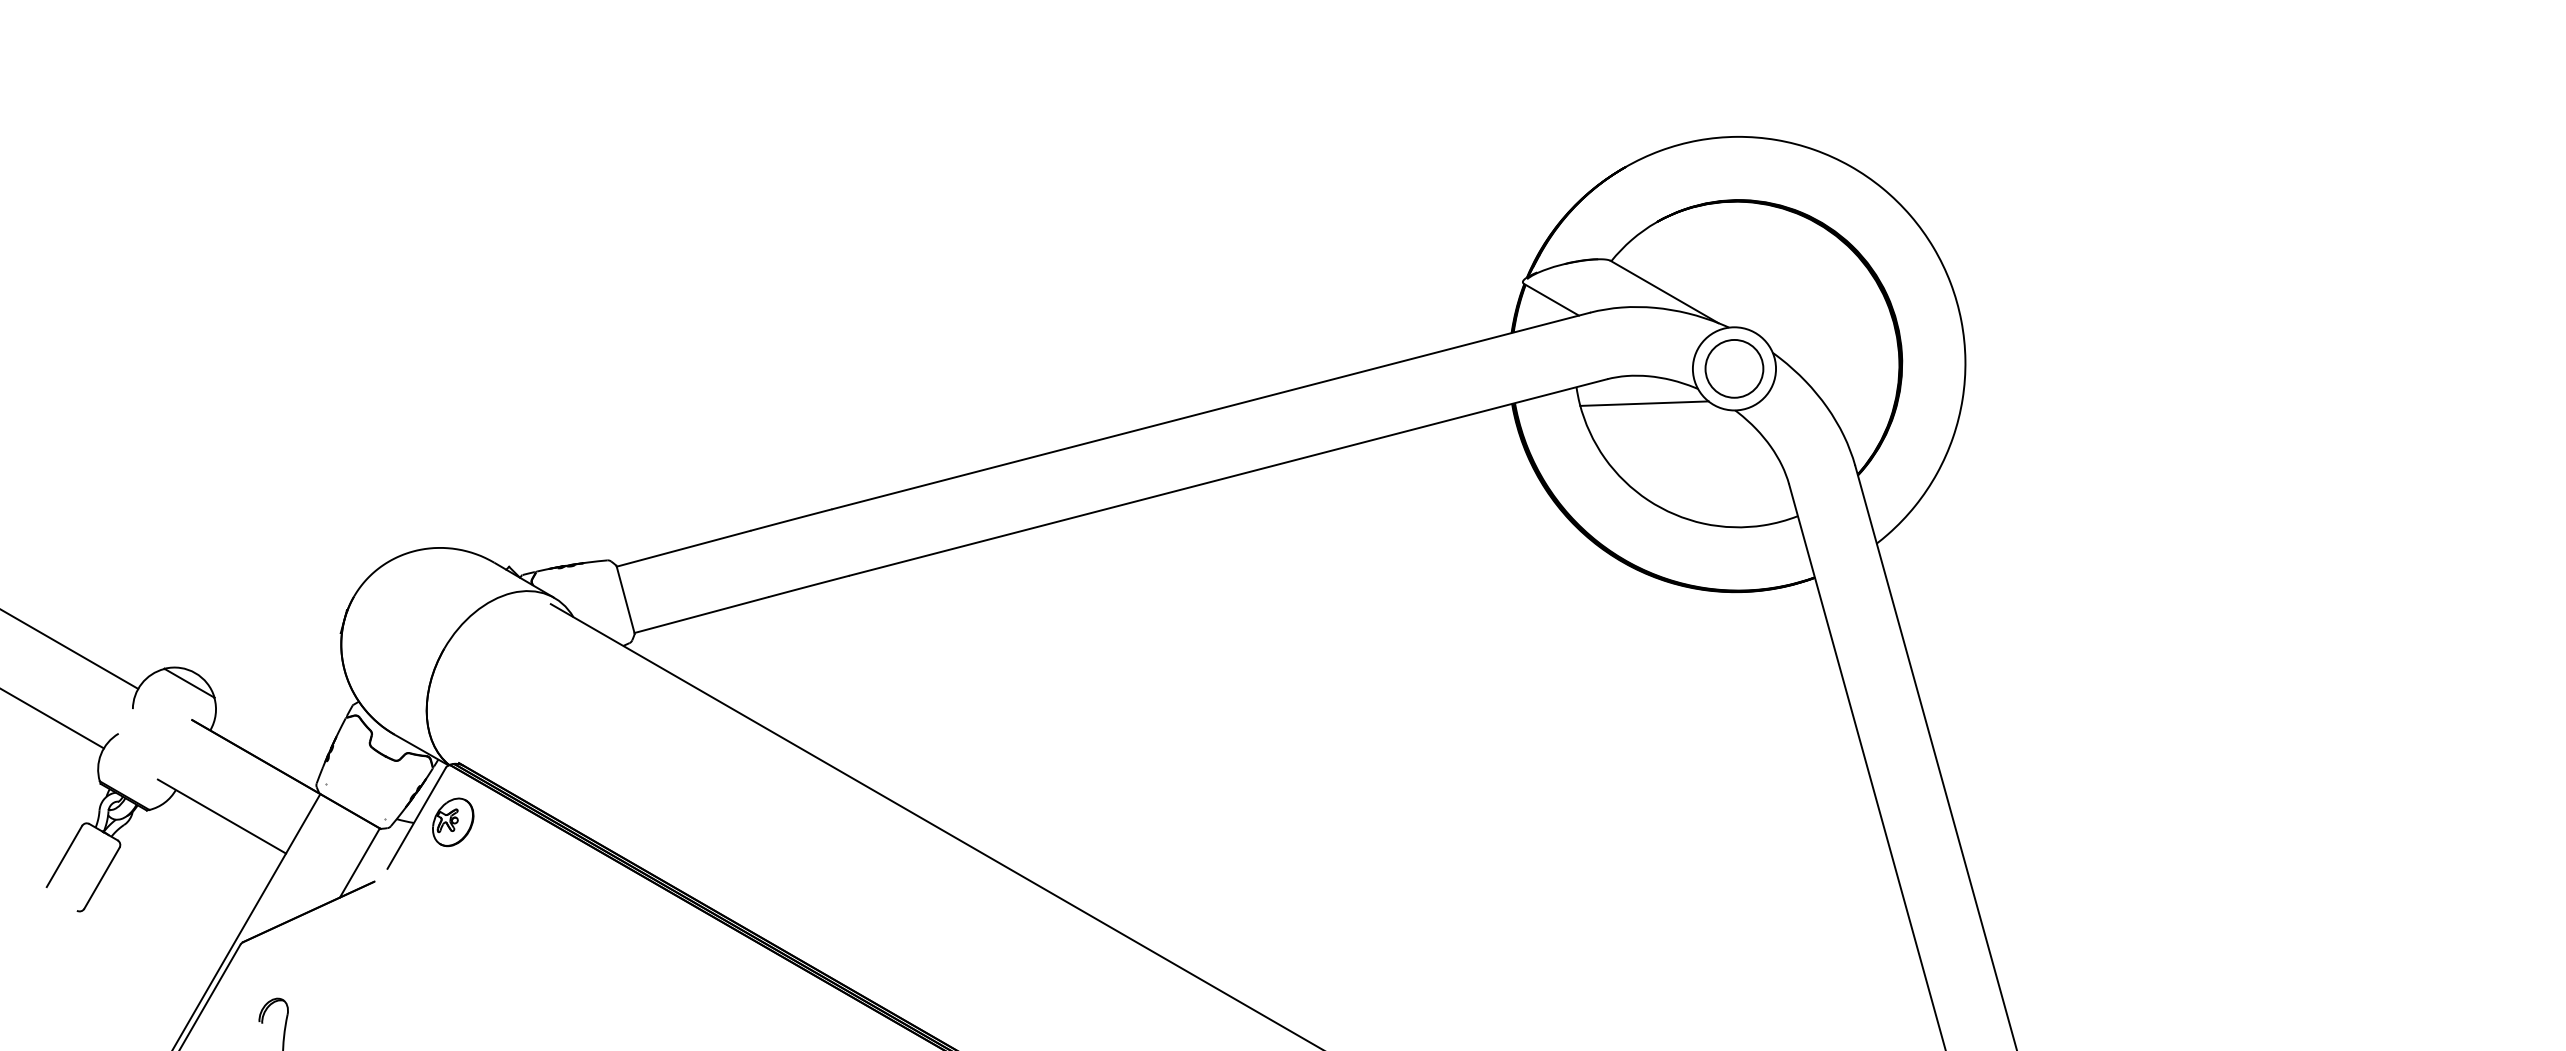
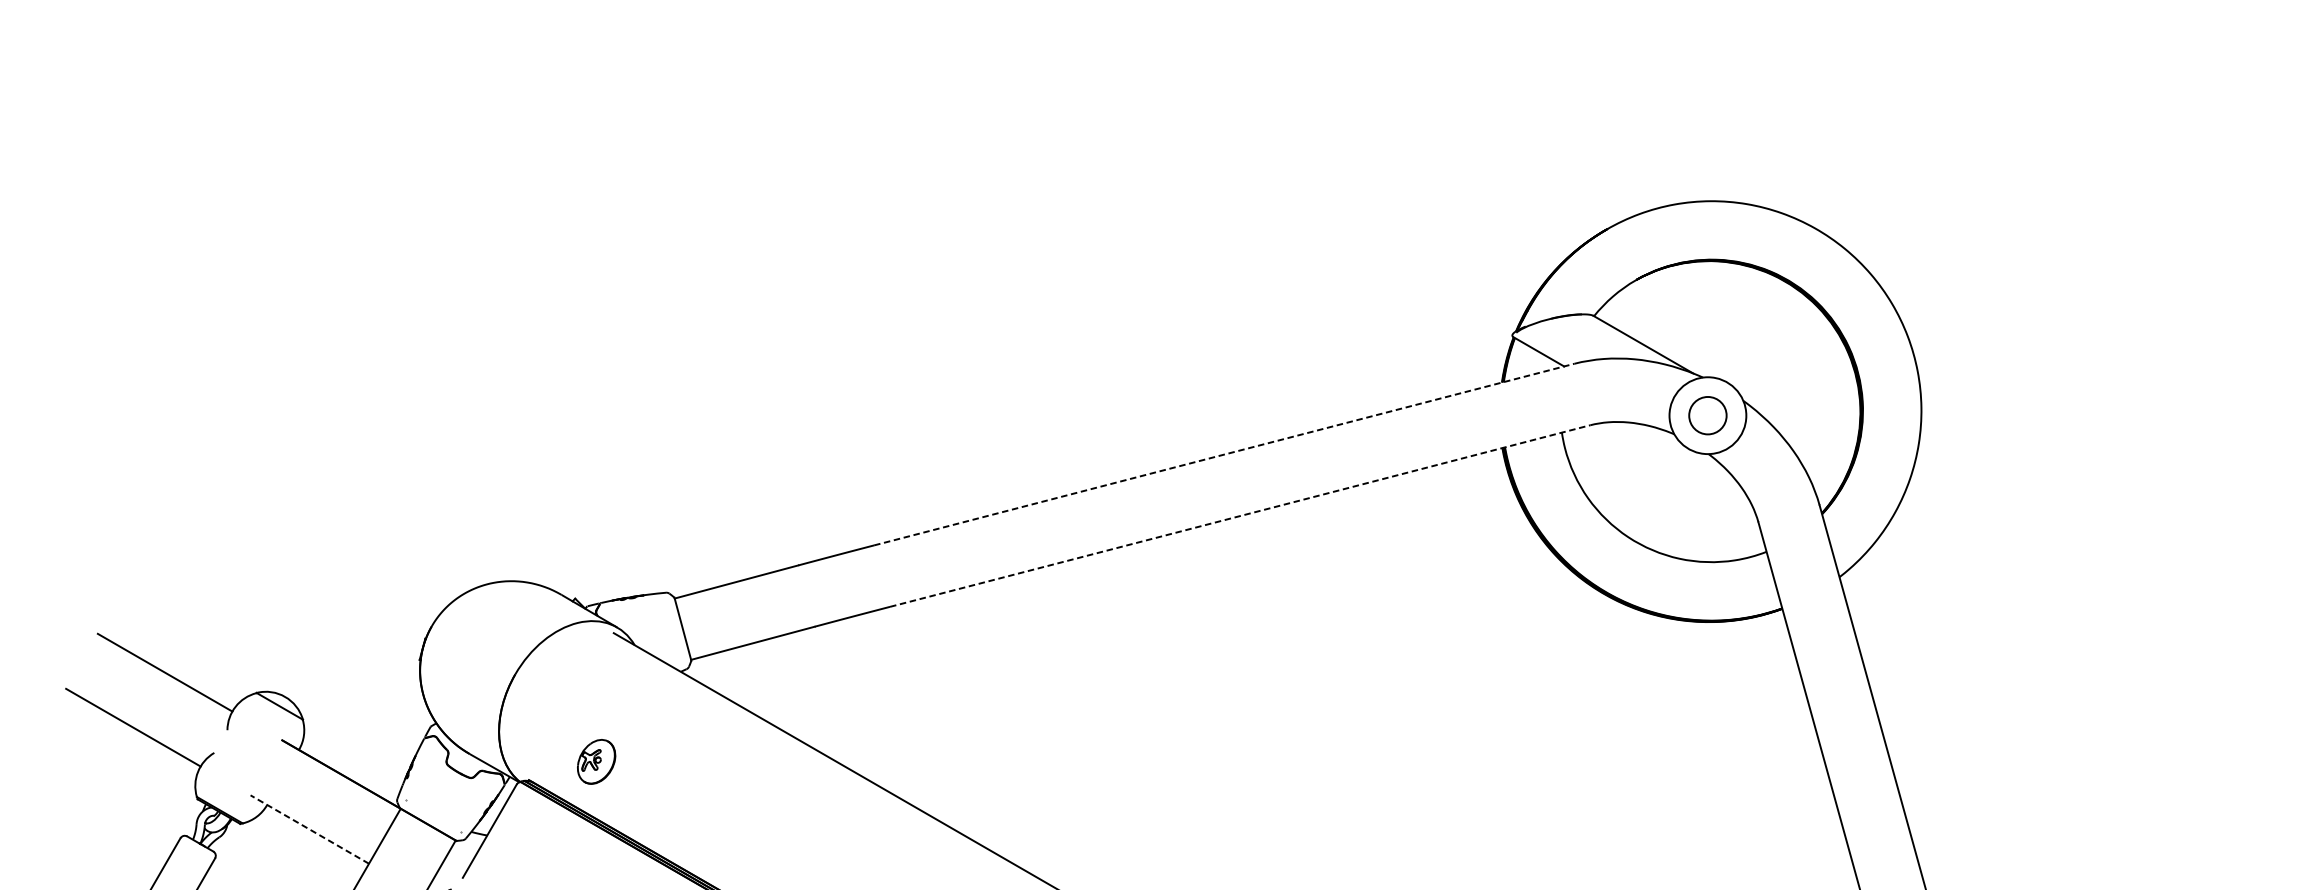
circle: (1734, 368) -> (1707, 415), size x0.7
line: (1644, 403) -> (1624, 447), removed
line: (1211, 410) -> (1224, 454), solid -> dashed
line: (1228, 477) -> (1240, 516), solid -> dashed
line: (221, 816) -> (309, 829), solid -> dashed
part: (453, 822) -> (596, 761), moved

